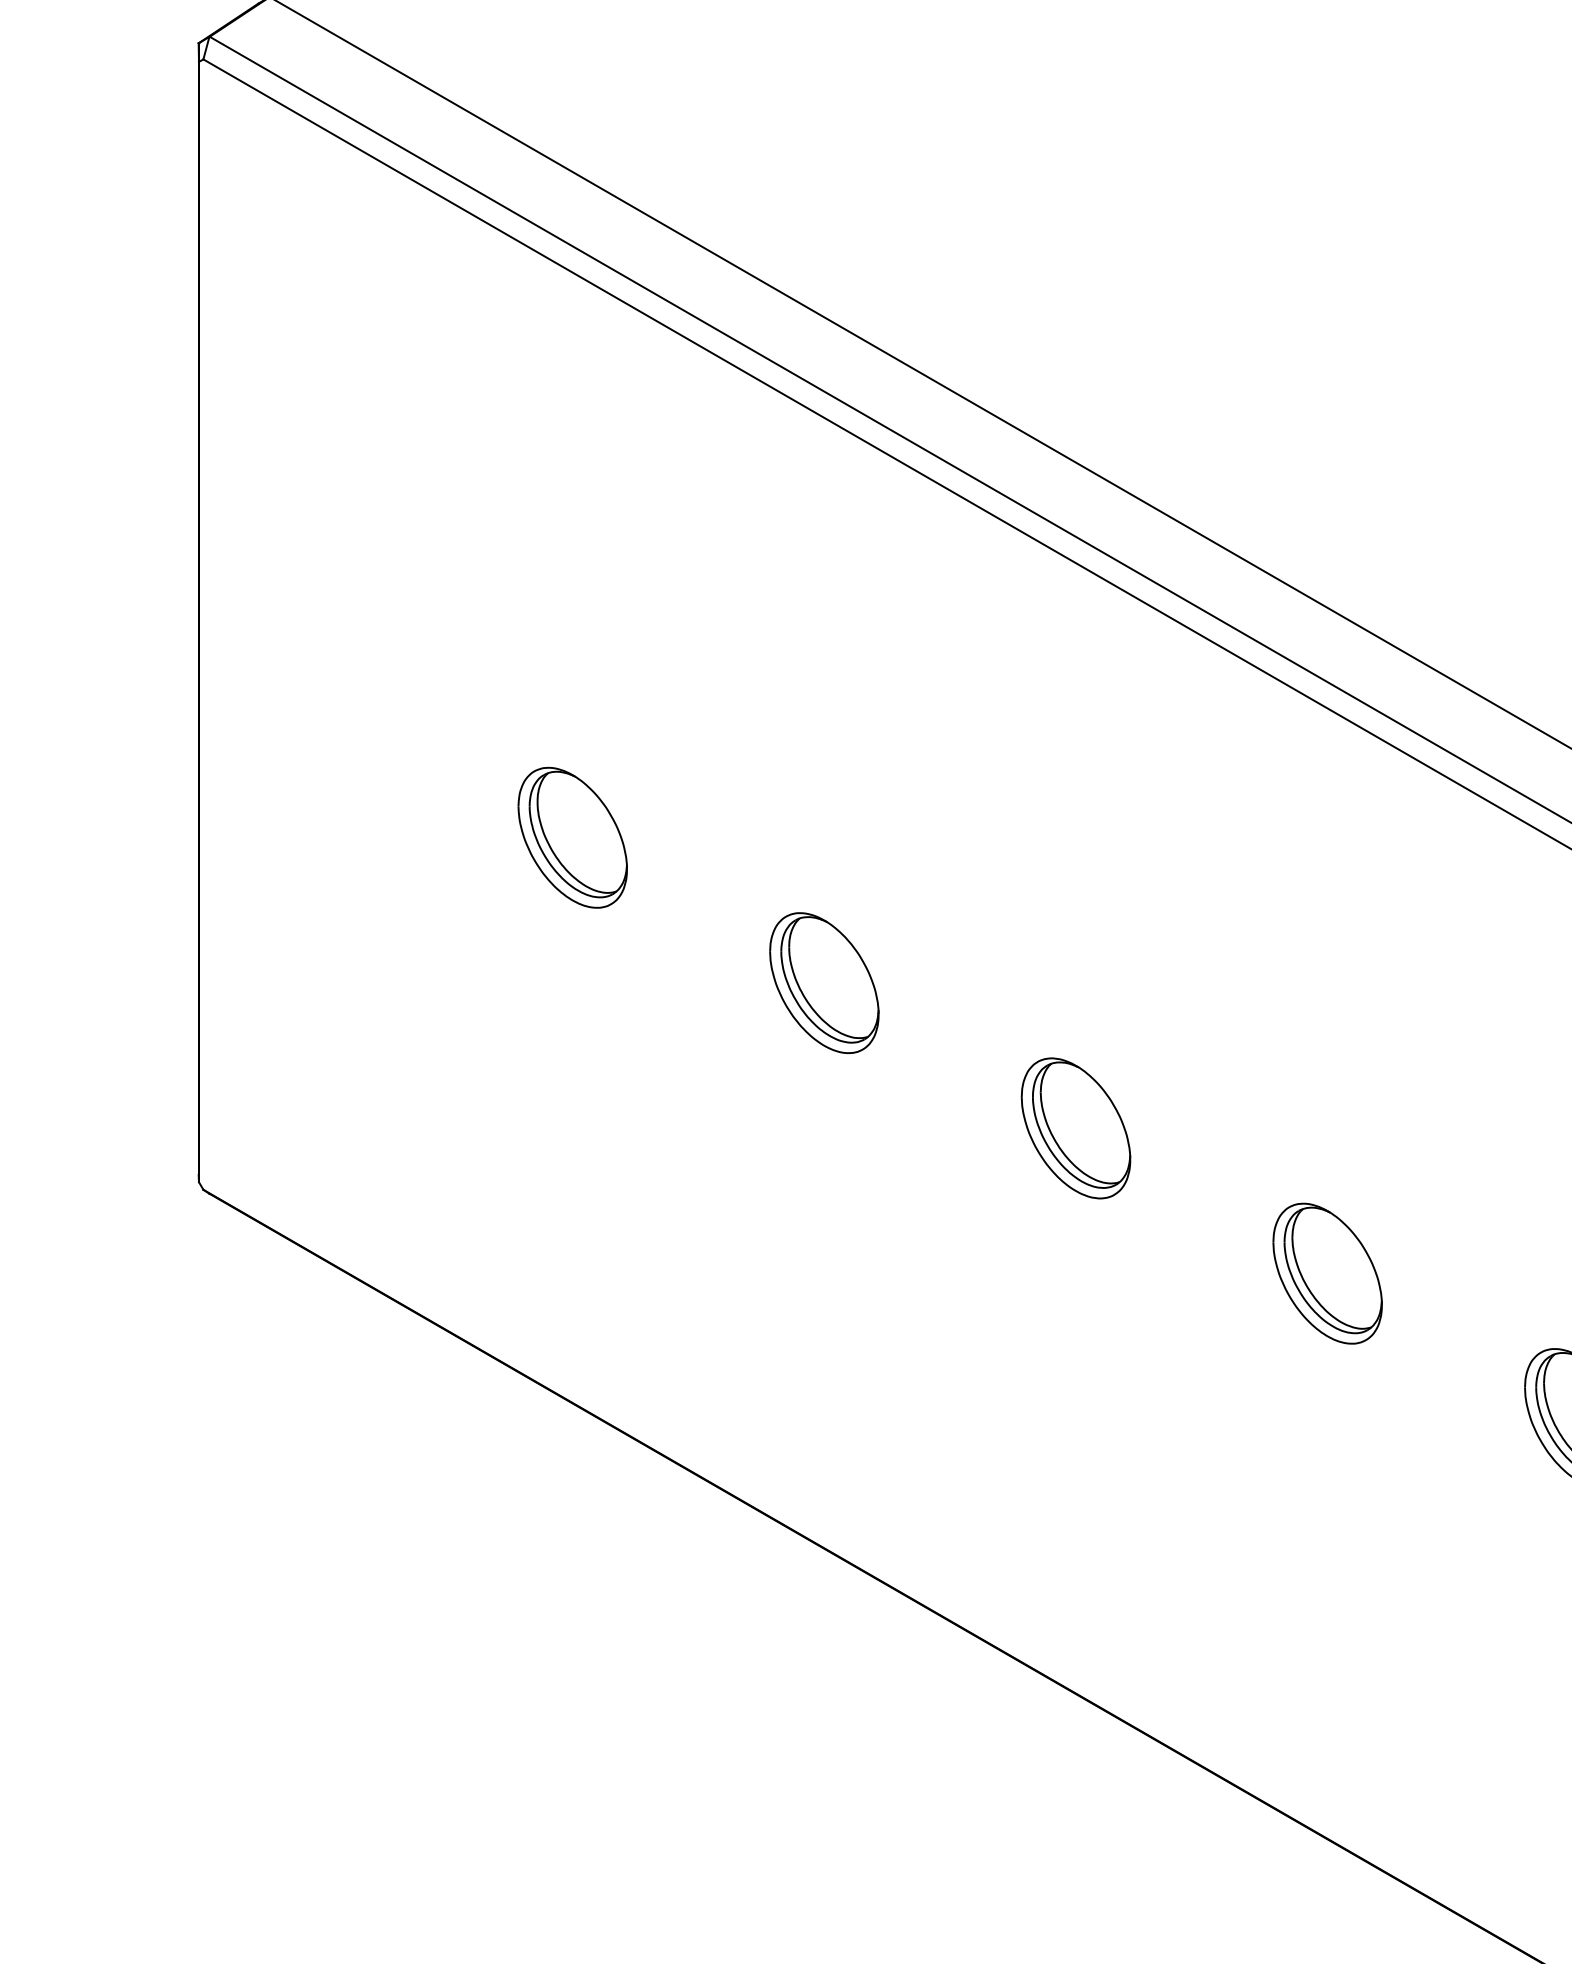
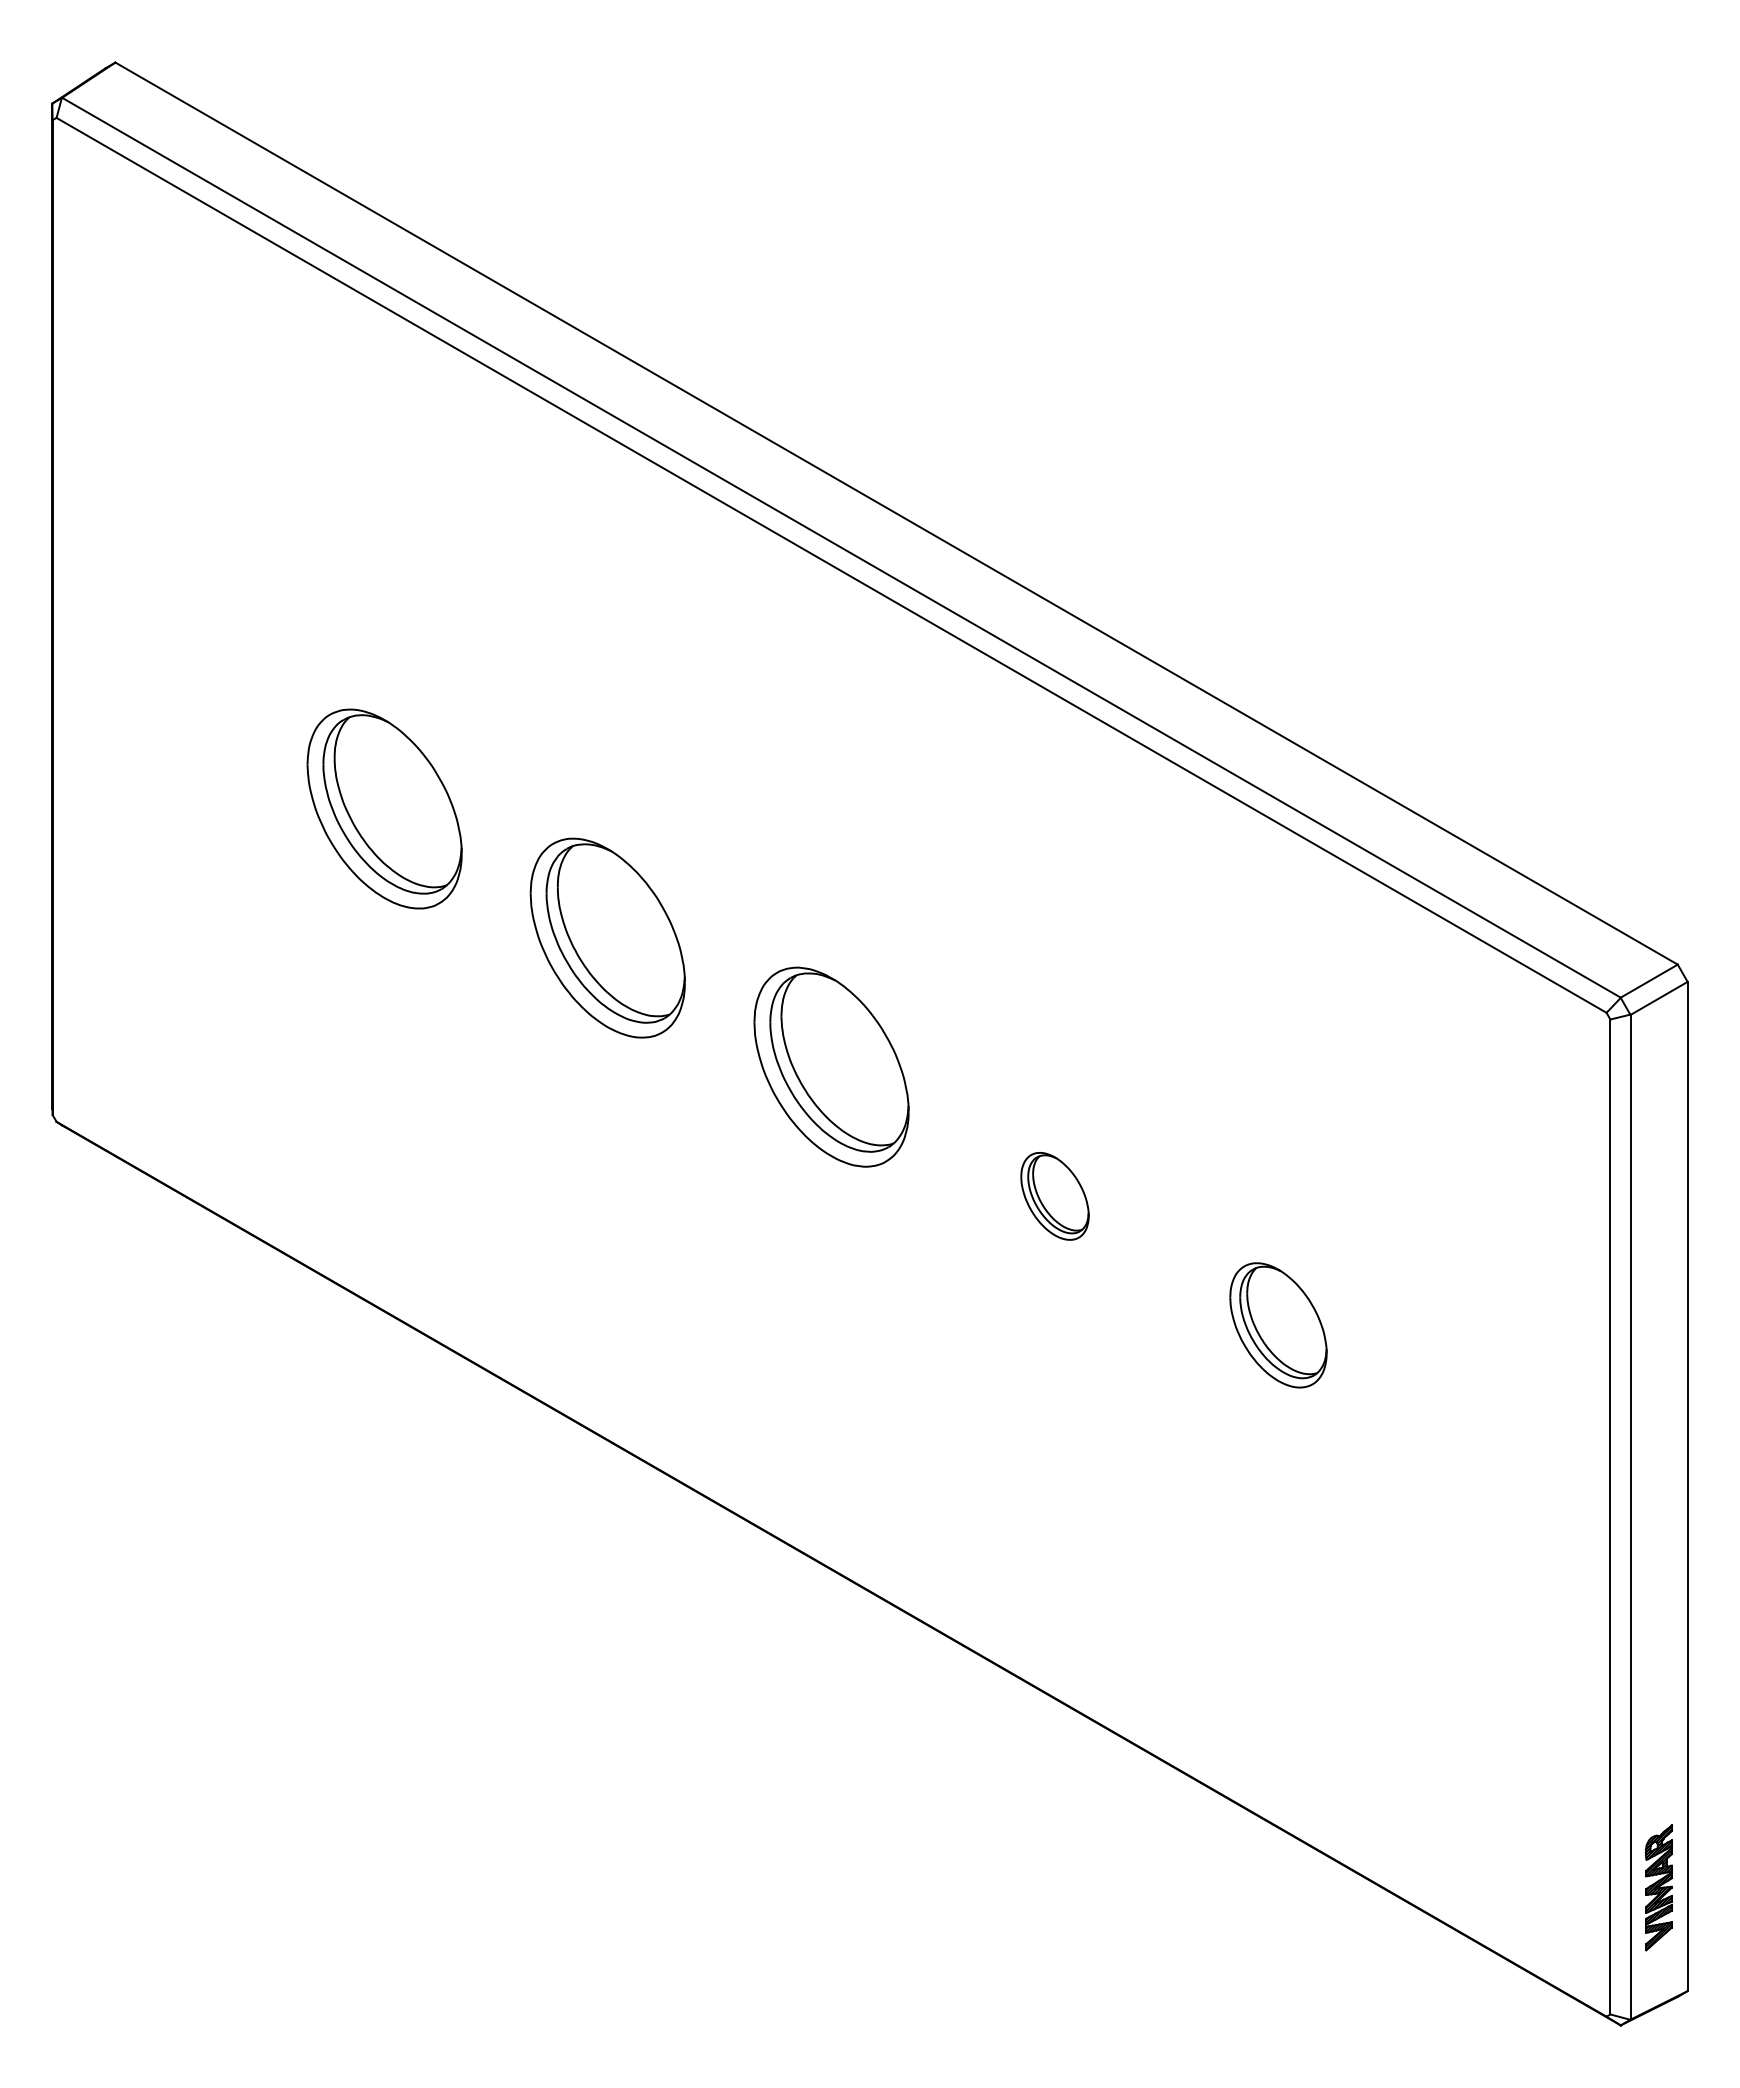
part: (572, 838) -> (384, 809), size x1.6
part: (824, 983) -> (608, 938), size x1.6
part: (1075, 1128) -> (831, 1067), size x1.6
part: (1327, 1273) -> (1054, 1196), size x0.7

